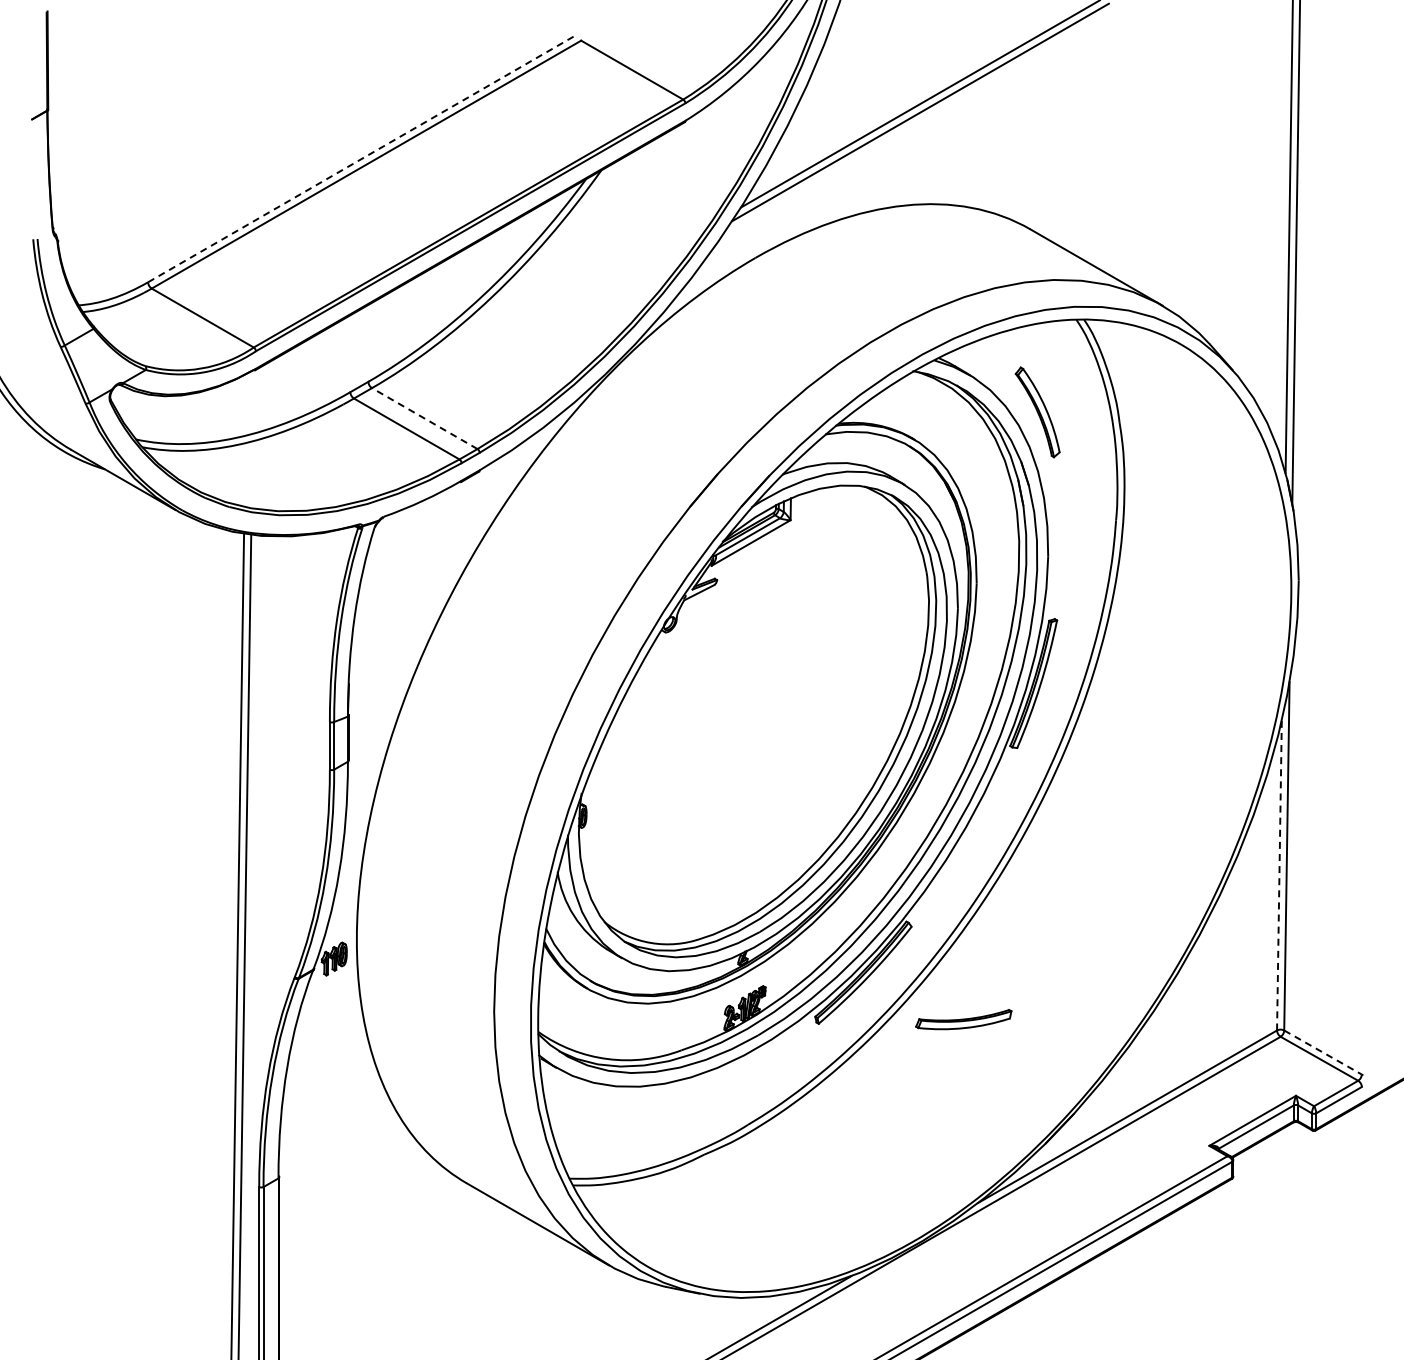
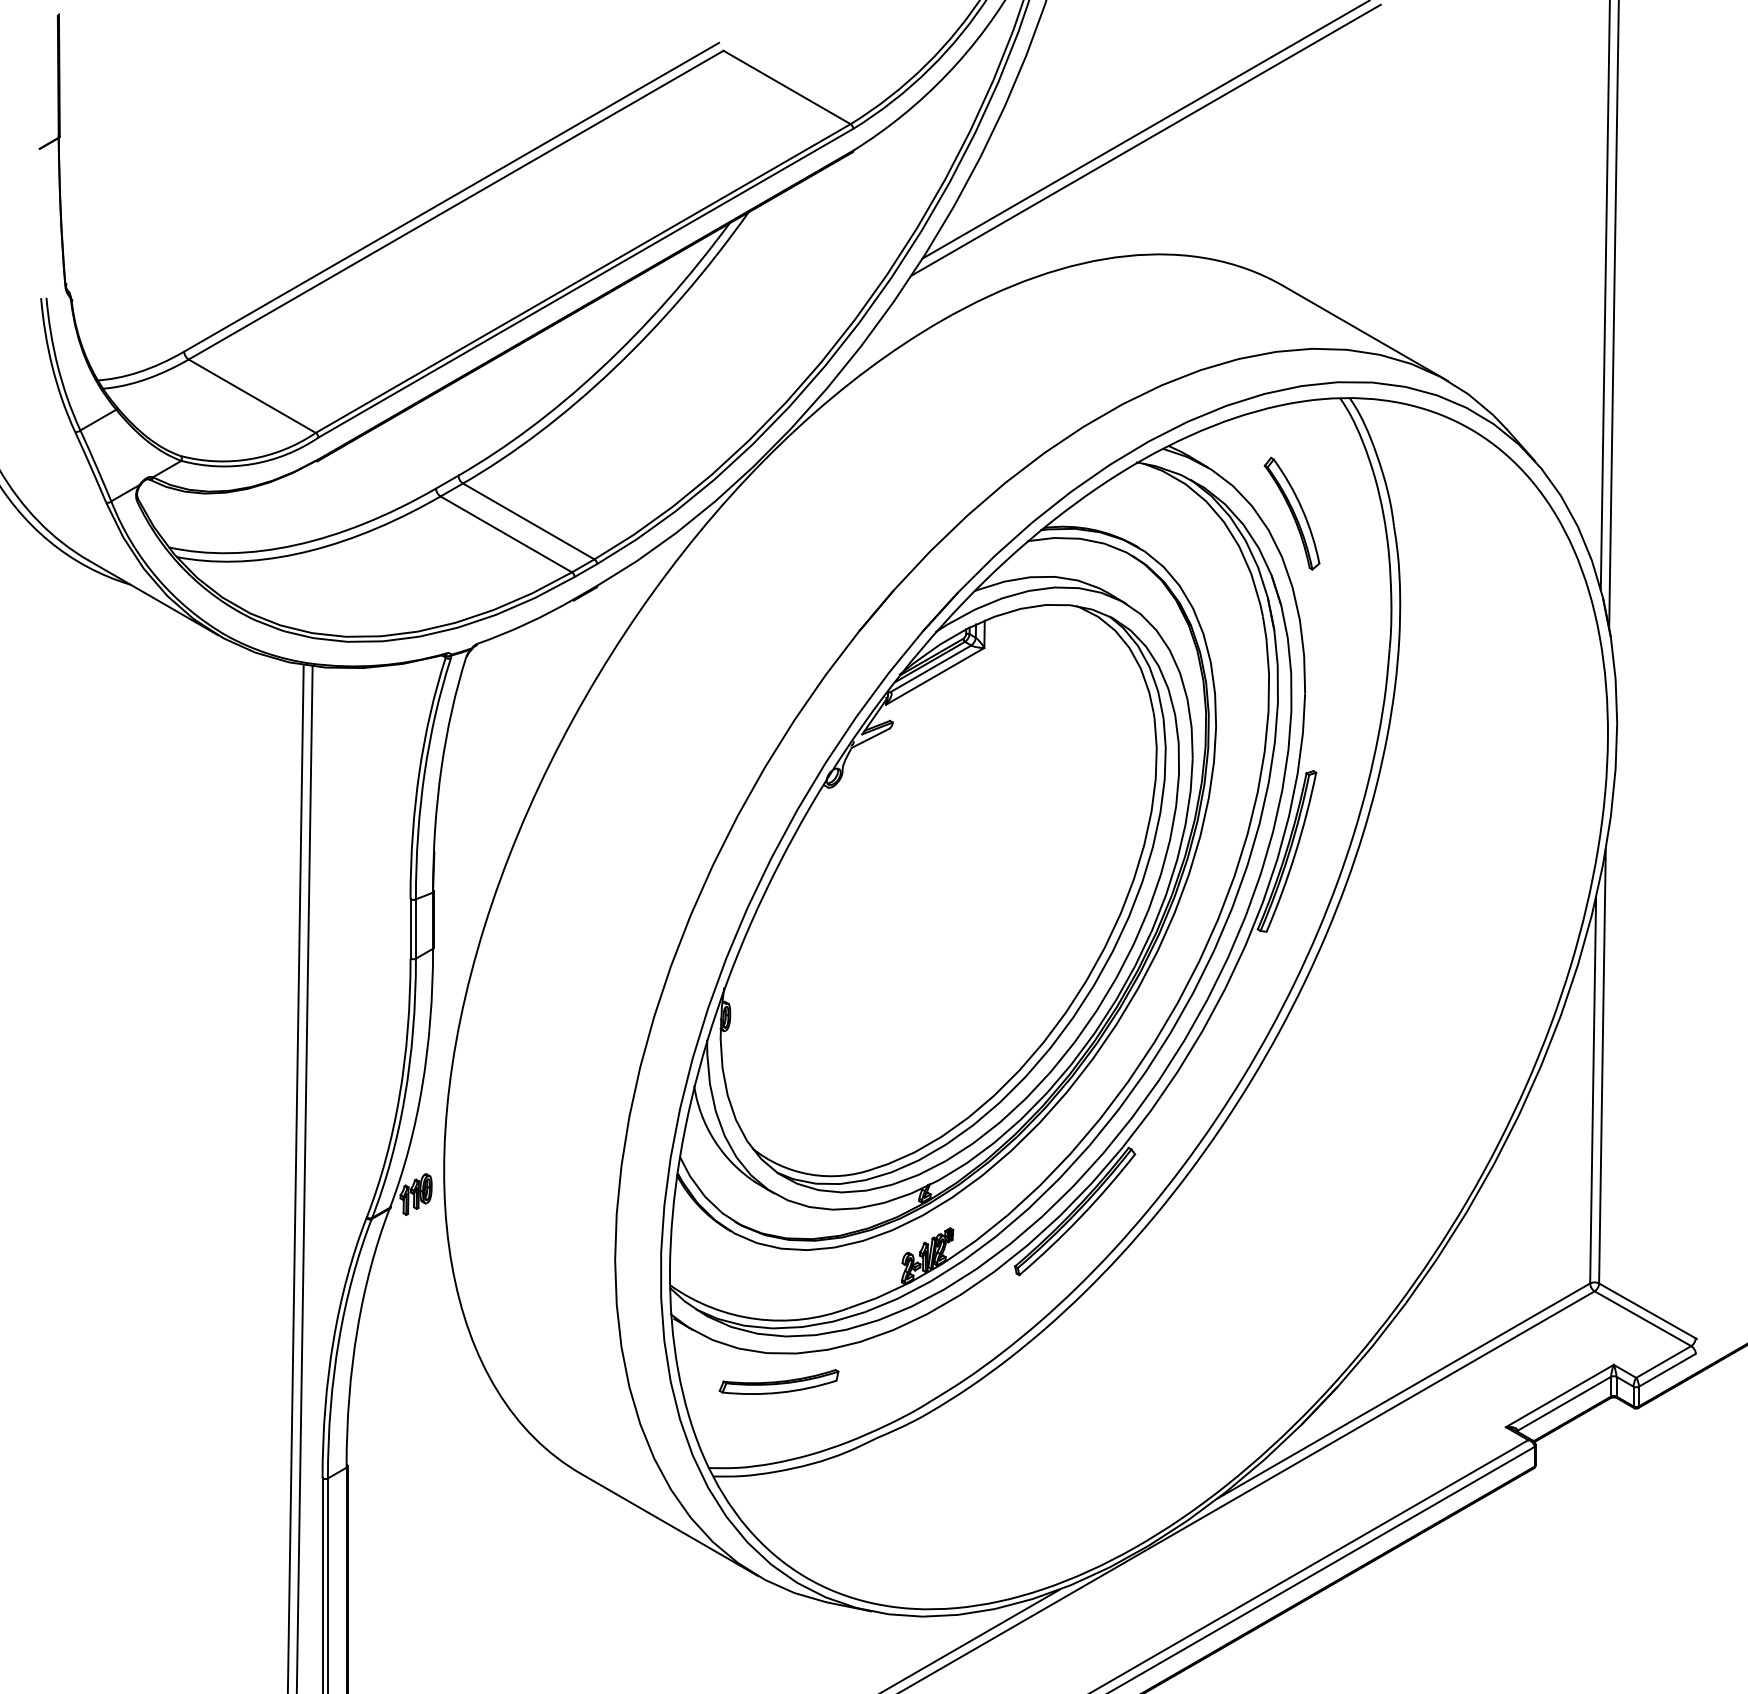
line: (362, 158) -> (451, 197), dashed -> solid
line: (424, 418) -> (528, 521), dashed -> solid
line: (1279, 875) -> (1593, 1090), dashed -> solid
part: (963, 1019) -> (778, 1381), moved
line: (1323, 1052) -> (1648, 1310), dashed -> solid

